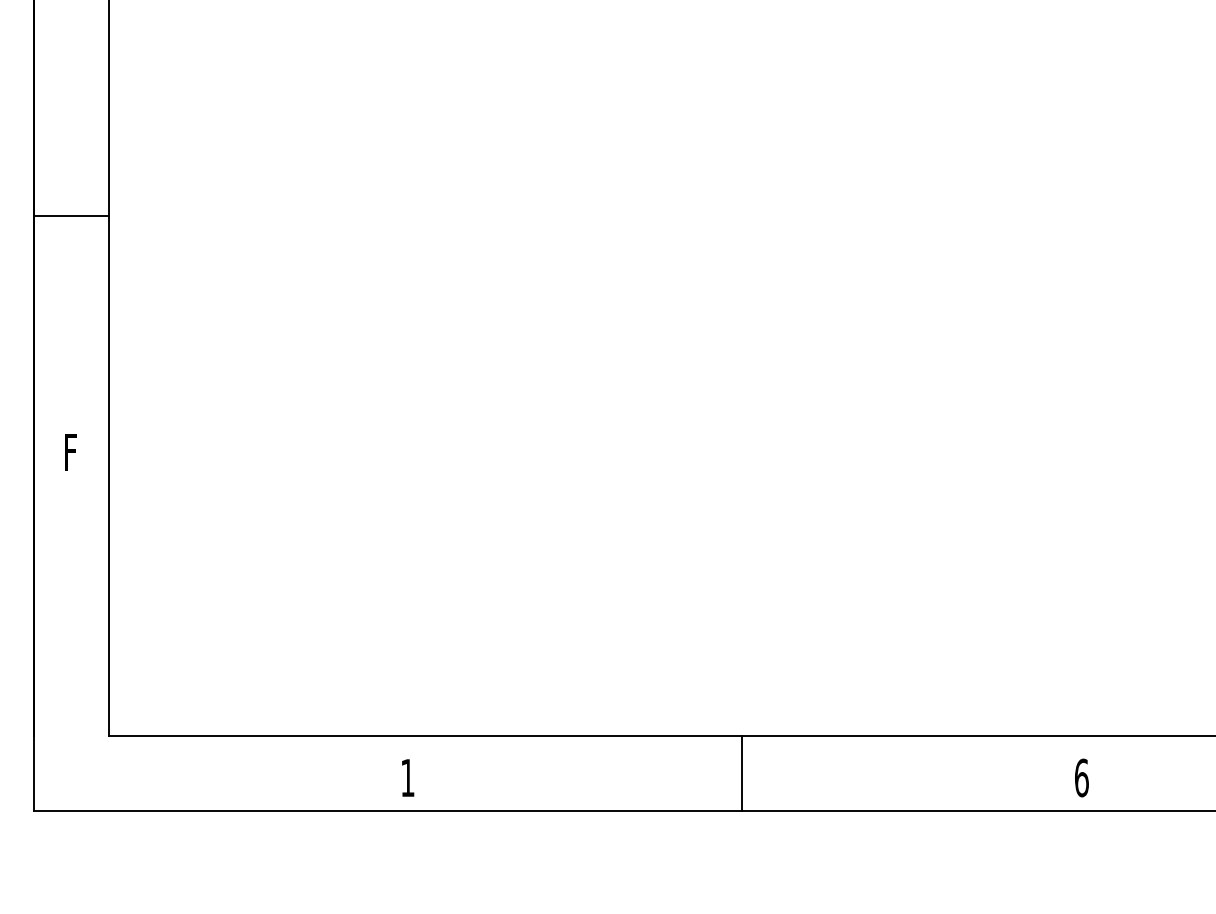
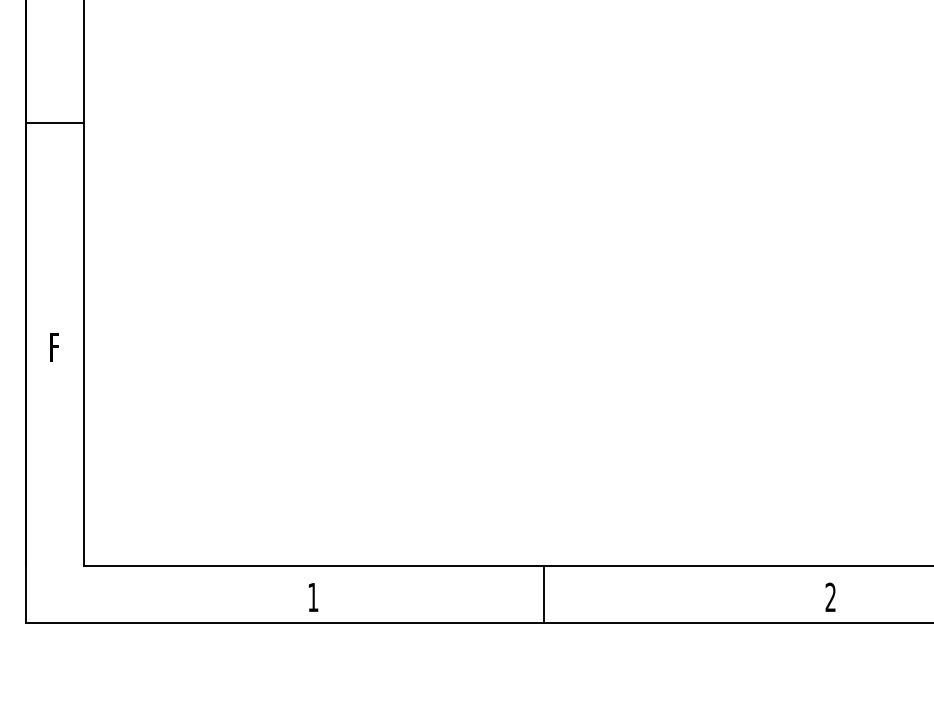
line: (70, 215) -> (54, 122), moved
line: (741, 773) -> (543, 594), moved
text: (1081, 777) -> (830, 597), 6 -> 2

